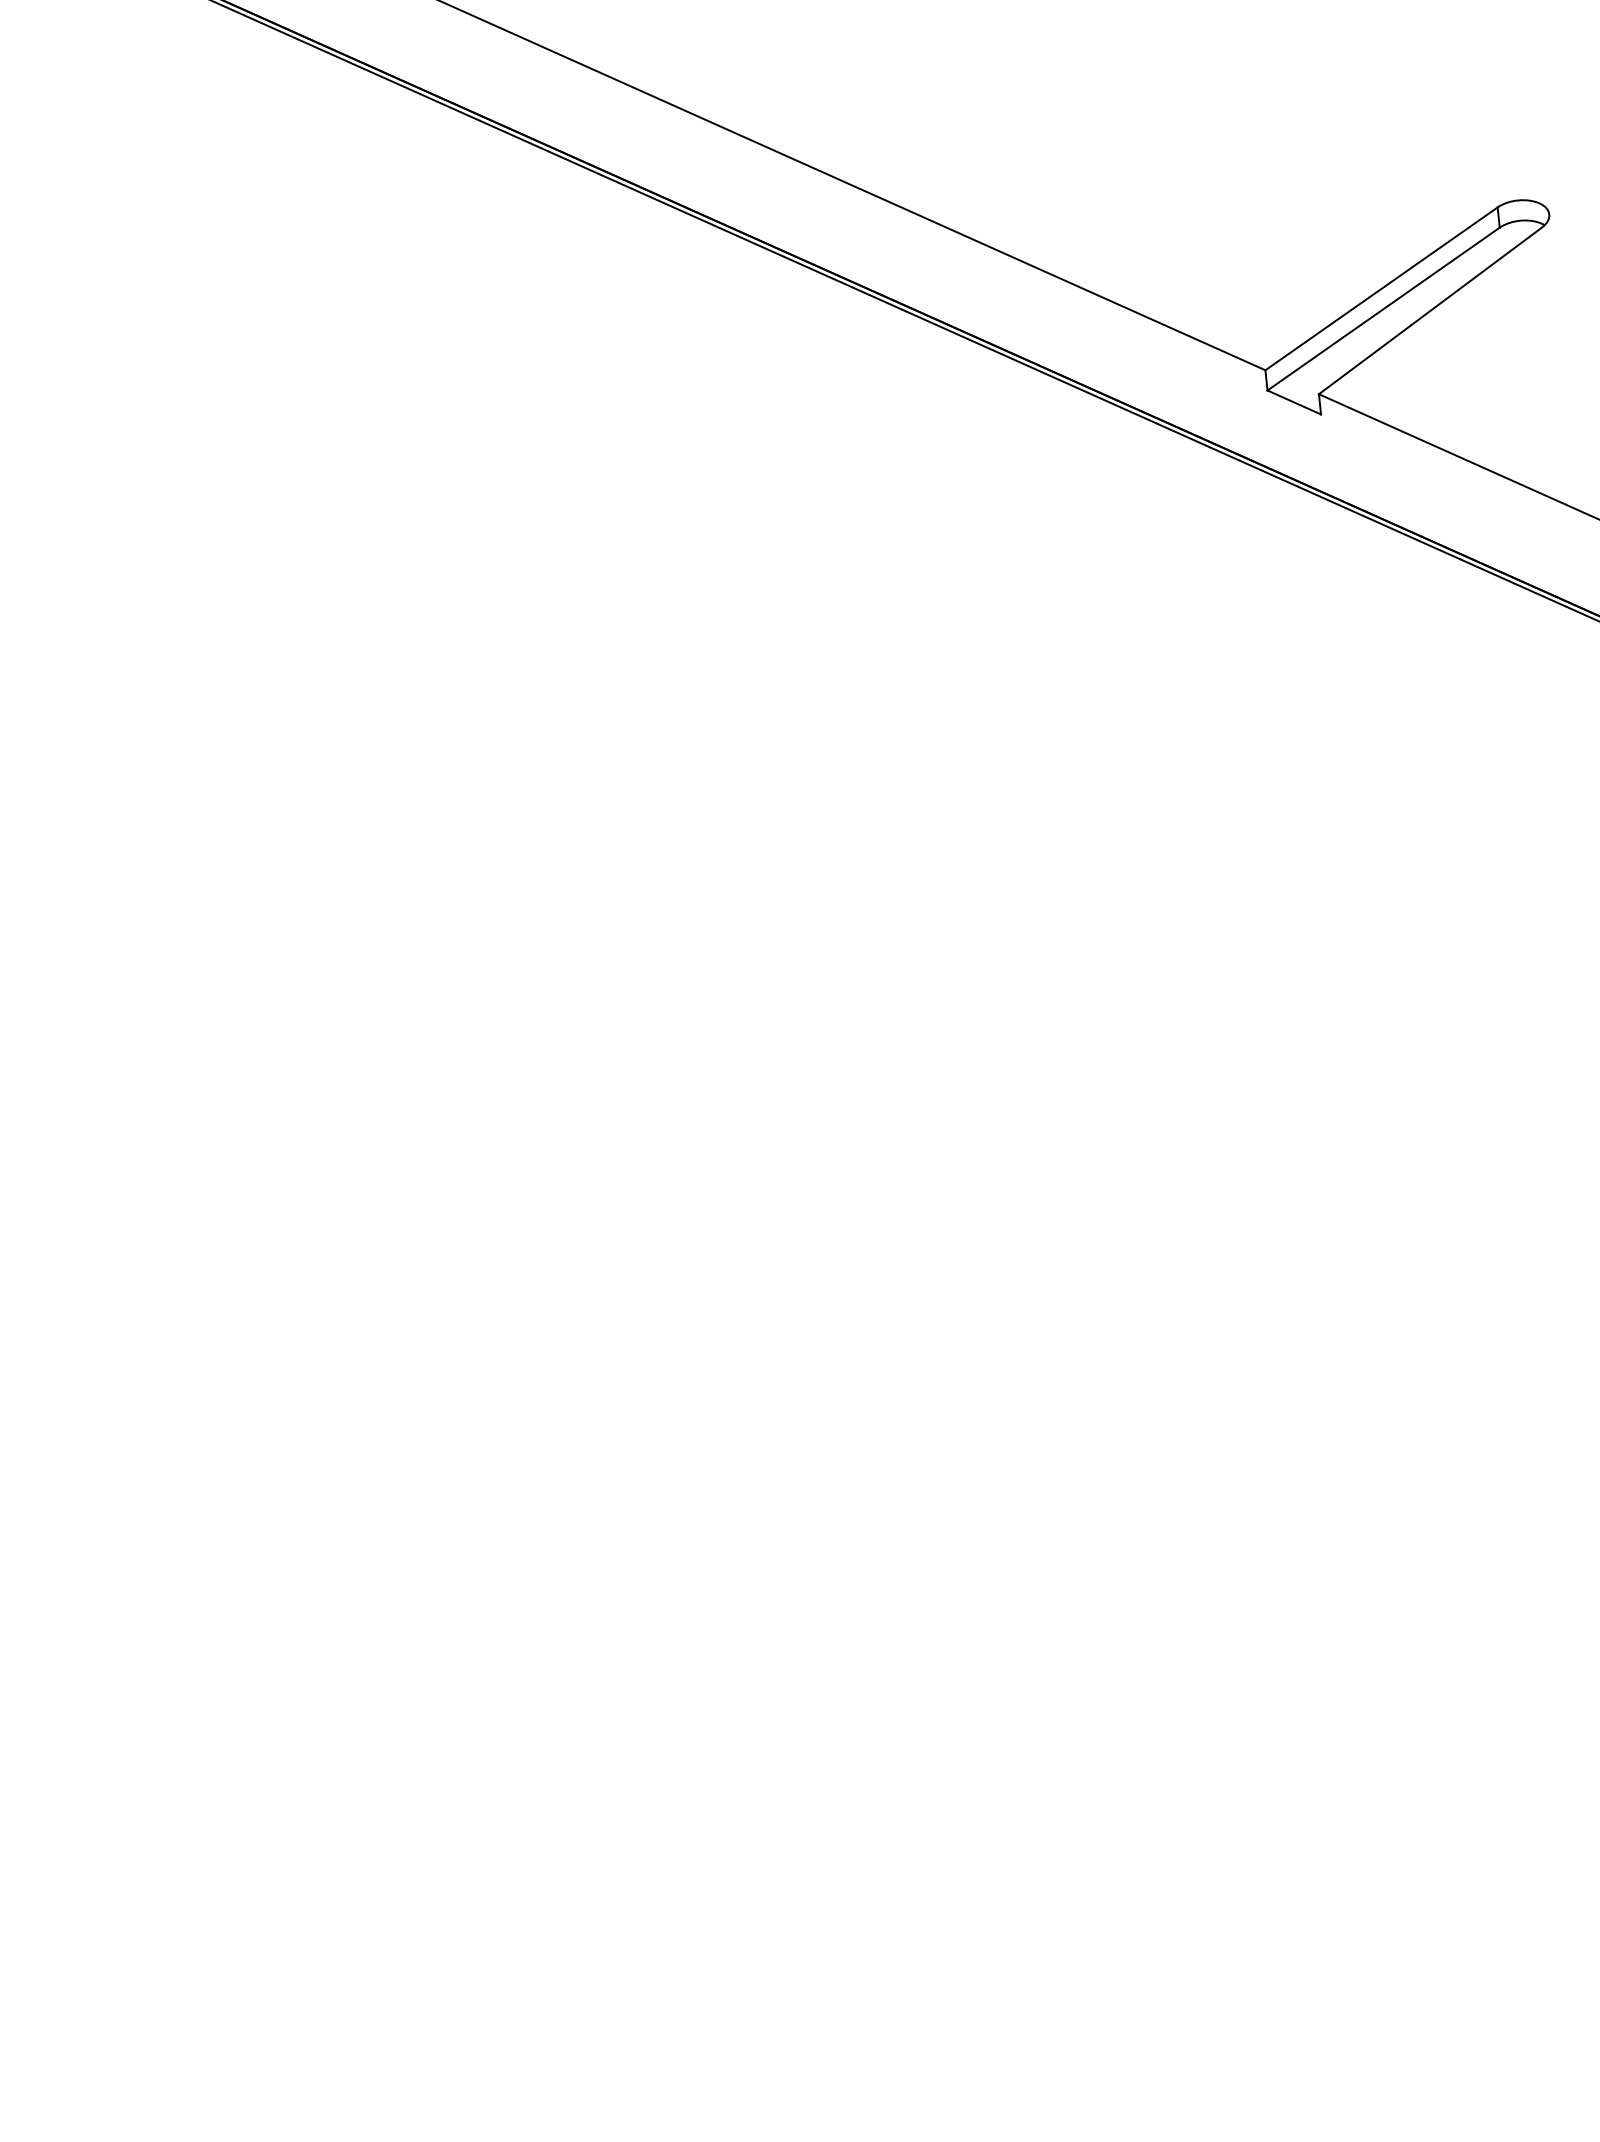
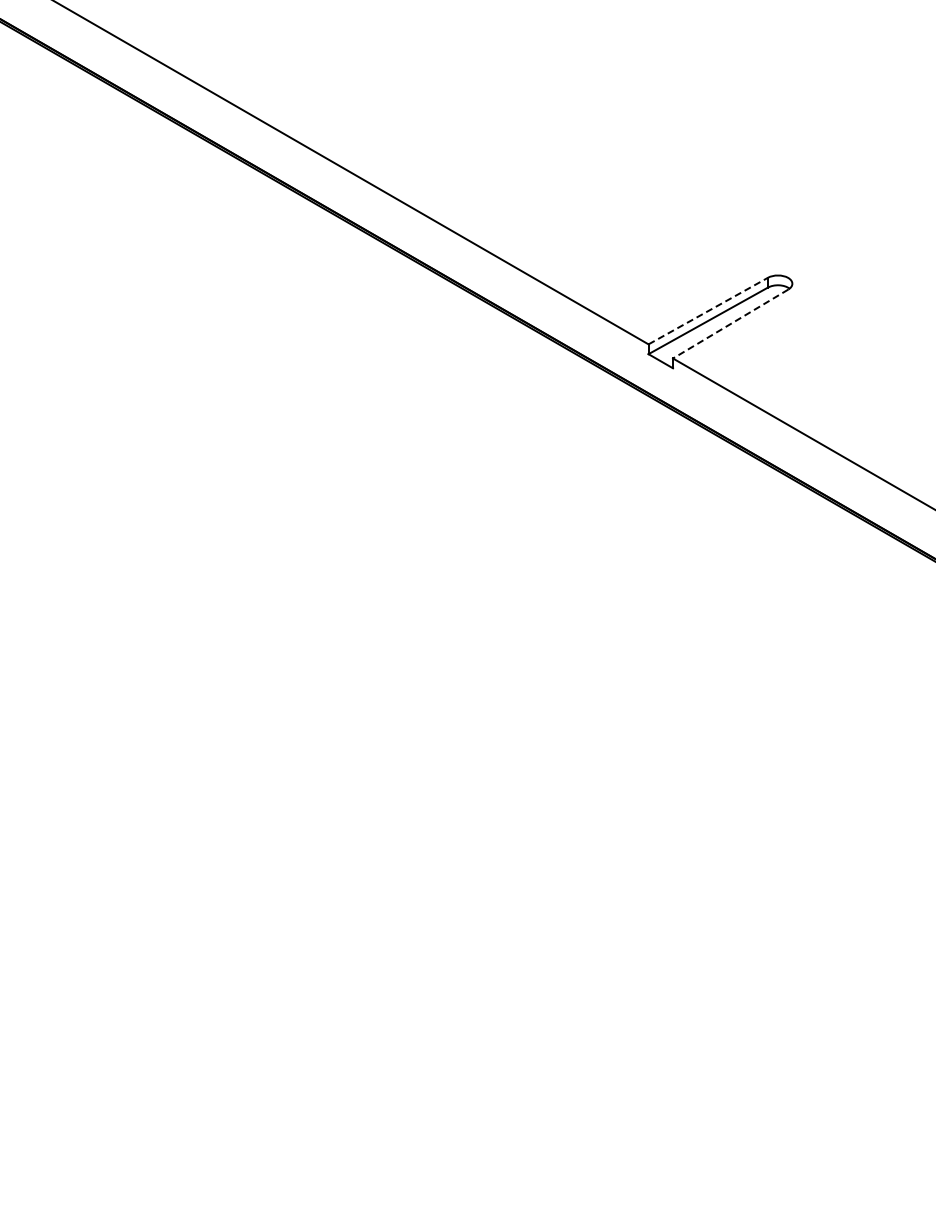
line: (1381, 287) -> (708, 310), solid -> dashed
line: (1430, 311) -> (730, 324), solid -> dashed

